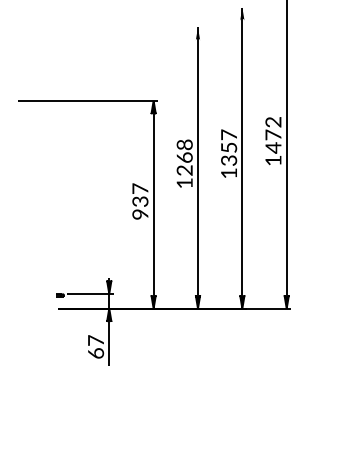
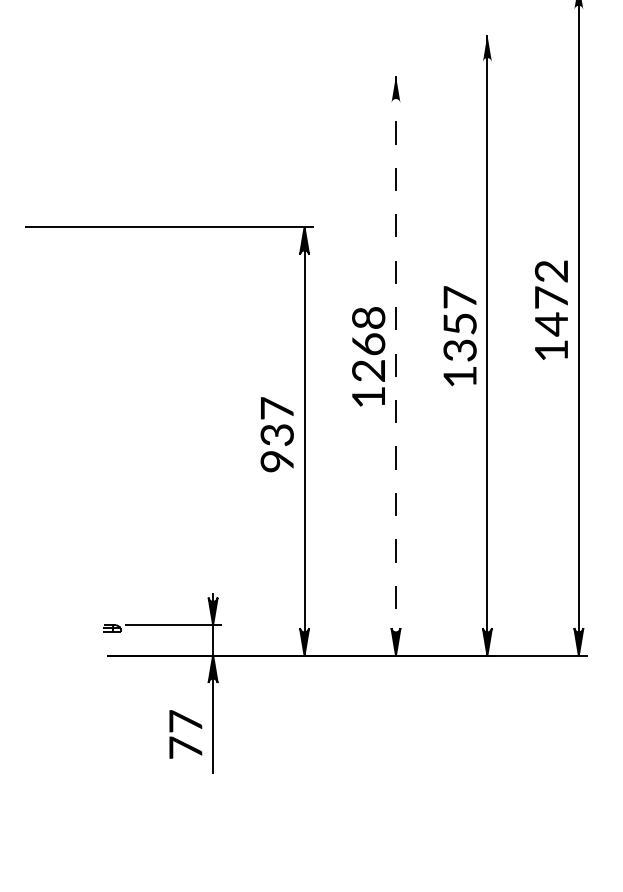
line: (197, 168) -> (394, 366), solid -> dashed
text: (96, 353) -> (186, 748), 67 -> 77

